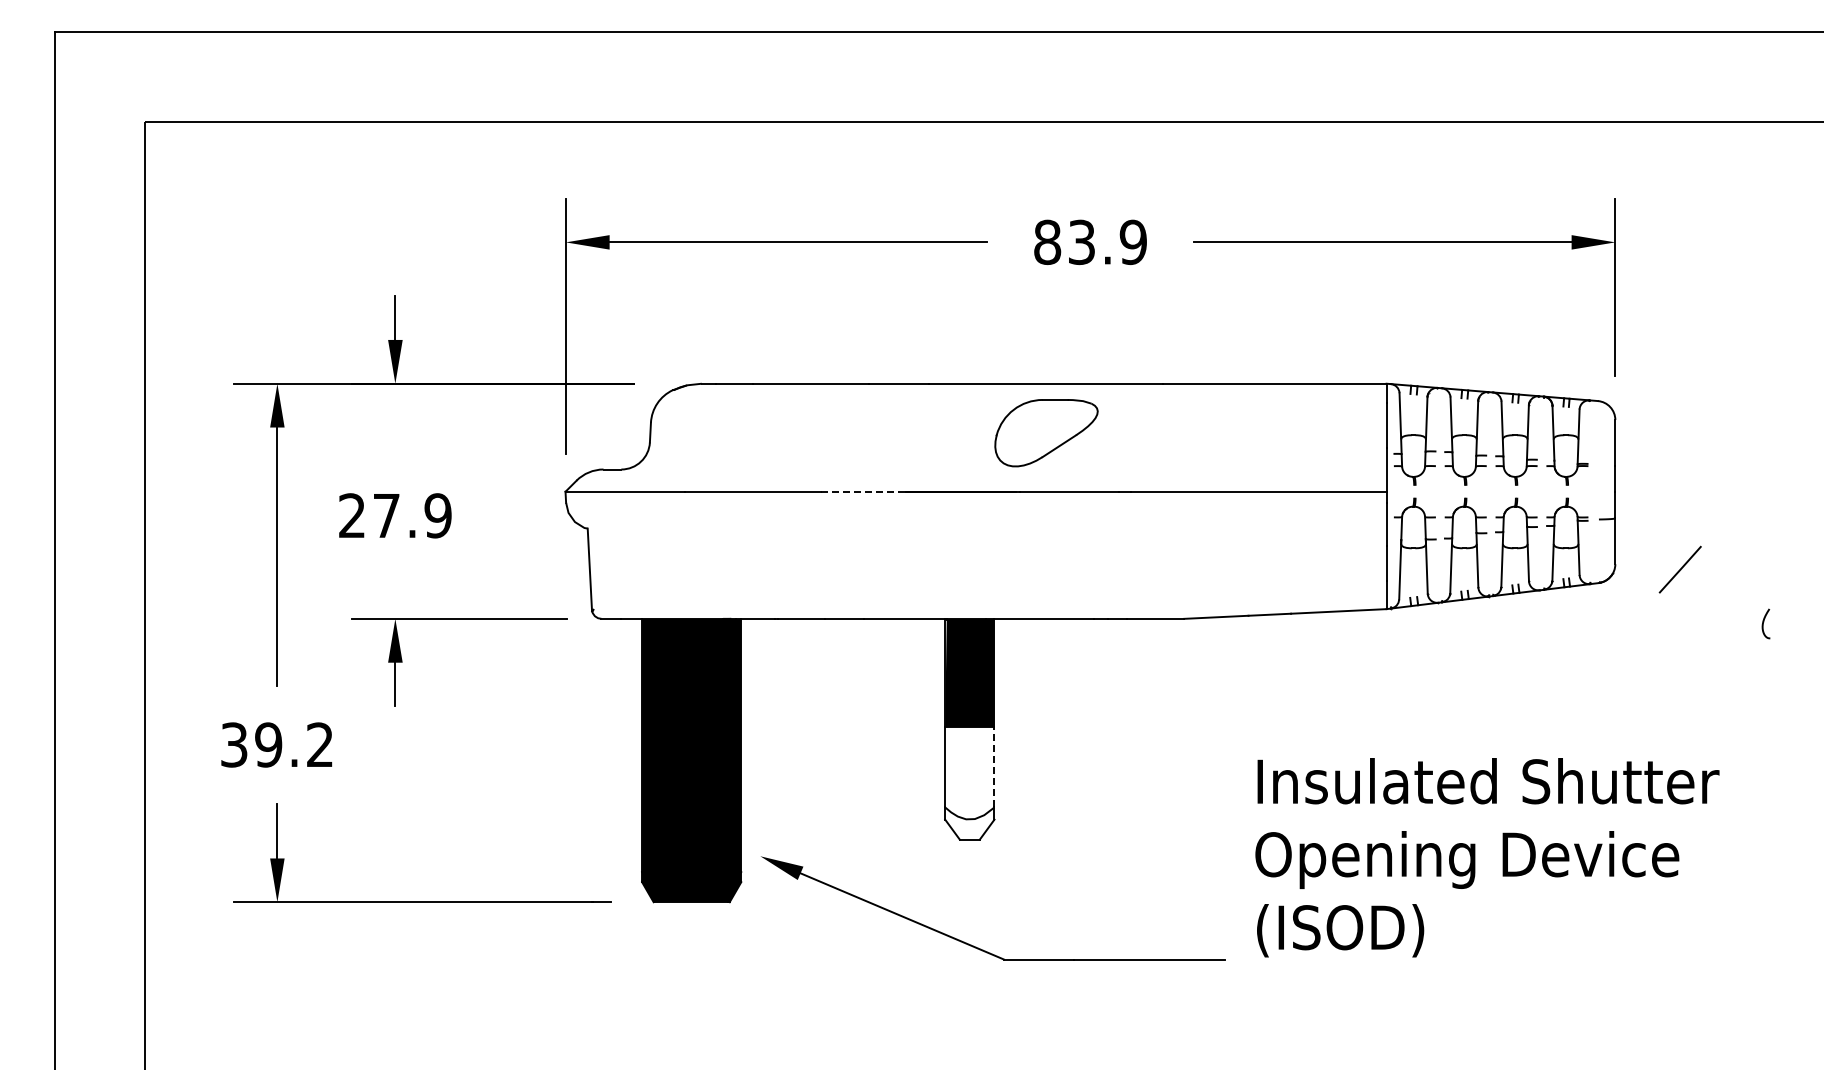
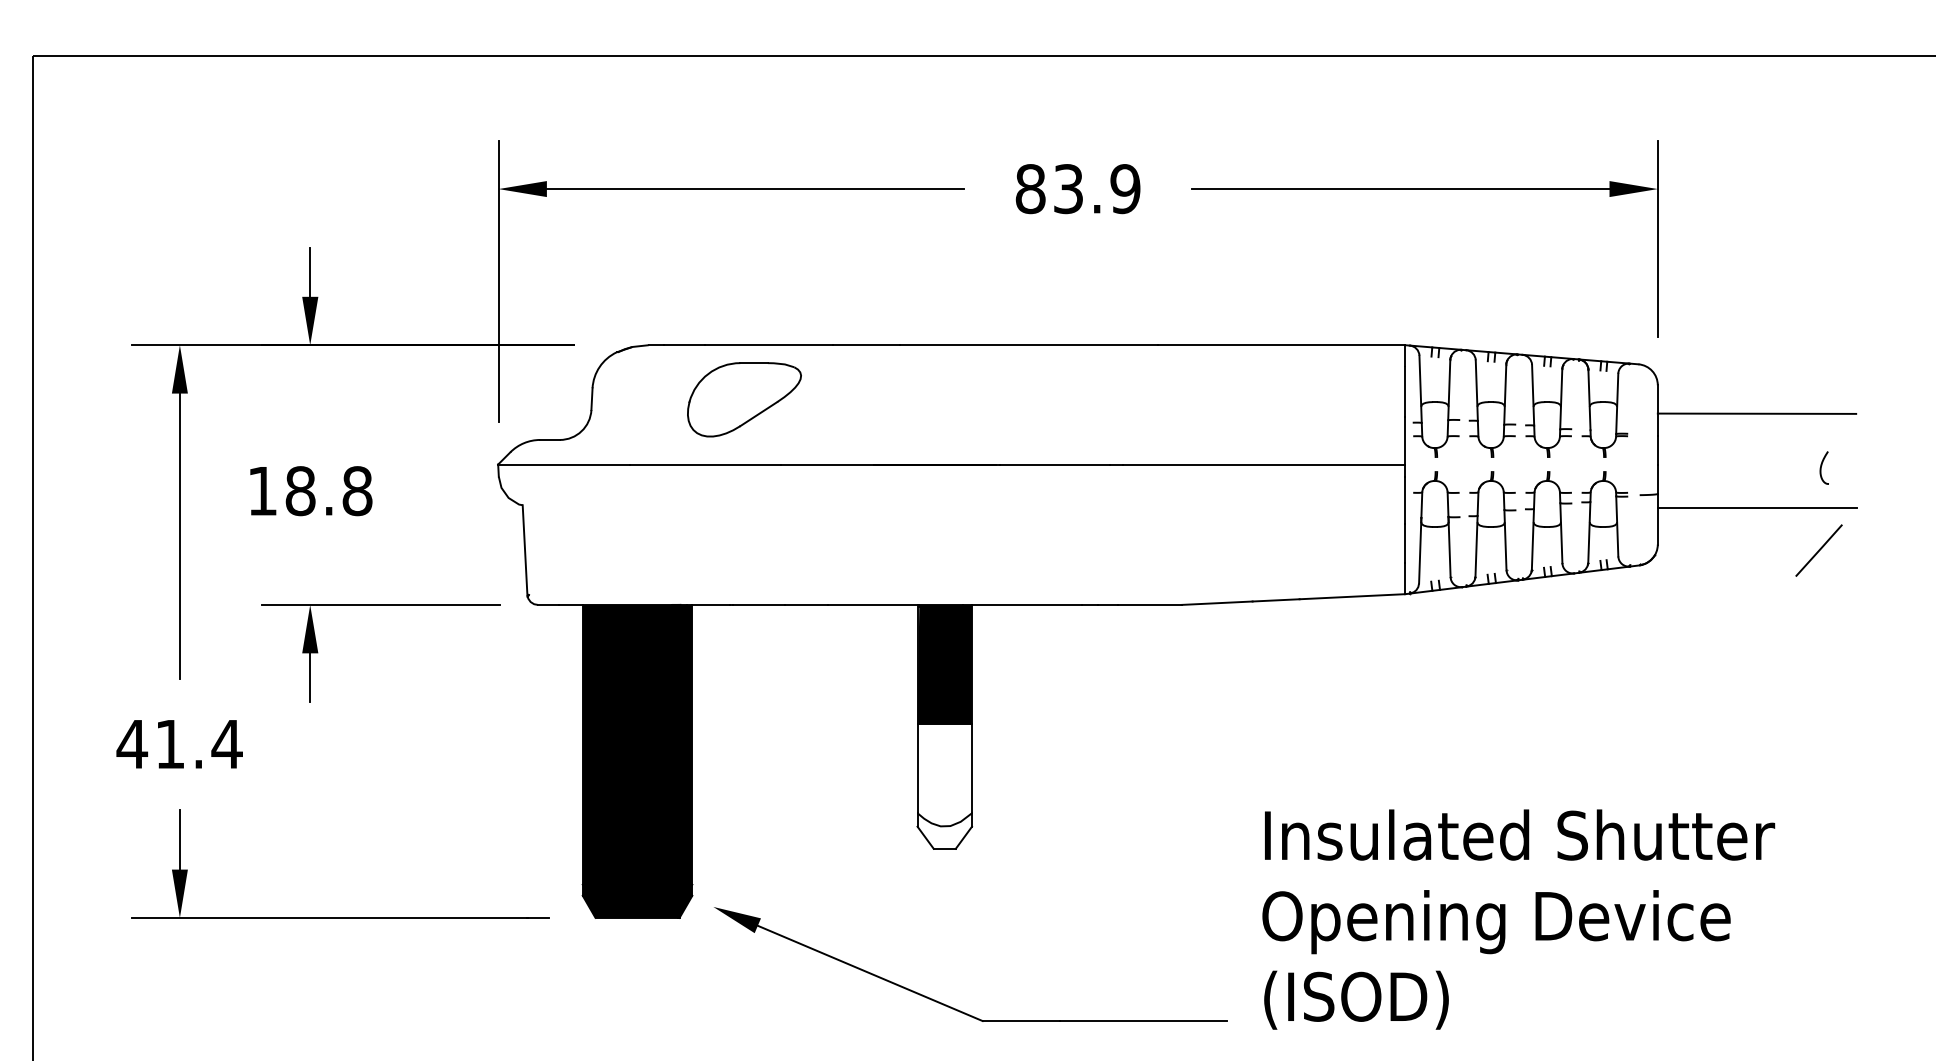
part: (1046, 433) -> (744, 400), moved
line: (1704, 445) -> (1756, 413), added
line: (863, 491) -> (827, 464), dashed -> solid
text: (395, 515) -> (310, 490), 27.9 -> 18.8
line: (1705, 530) -> (1757, 507), added
line: (1679, 569) -> (1818, 550), moved
curve: (1764, 622) -> (1822, 466), moved
text: (276, 744) -> (178, 743), 39.2 -> 41.4
line: (994, 766) -> (972, 768), dashed -> solid
text: (1487, 857) -> (1518, 919), moved
part: (976, 946) -> (952, 1006), moved

